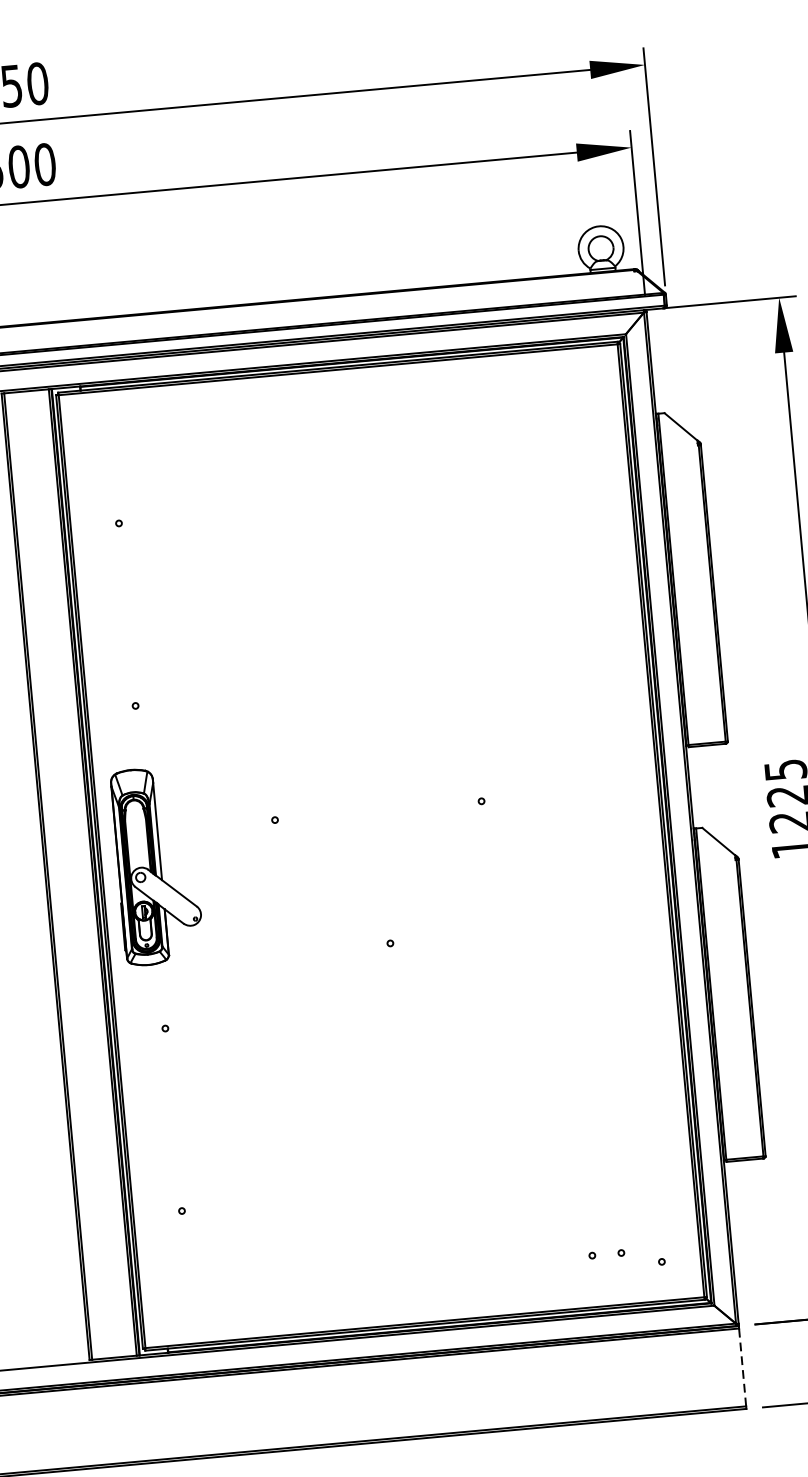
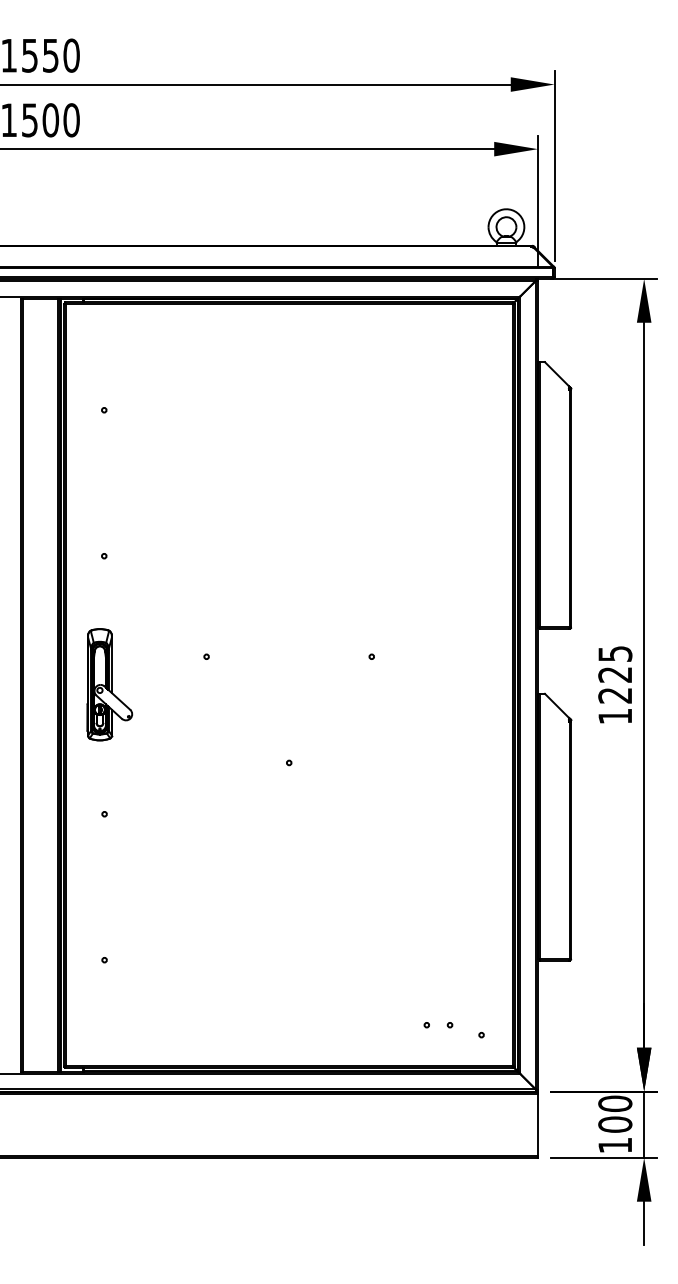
part: (156, 865) -> (109, 684), size x0.71
line: (742, 1367) -> (537, 1124), dashed -> solid

